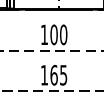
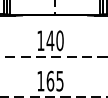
text: (54, 34) -> (50, 40), 100 -> 140

